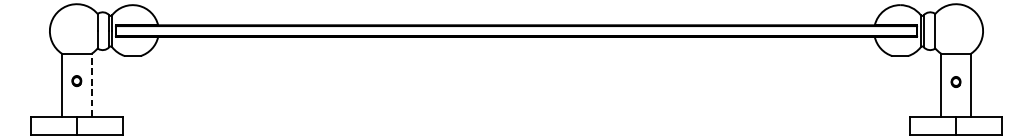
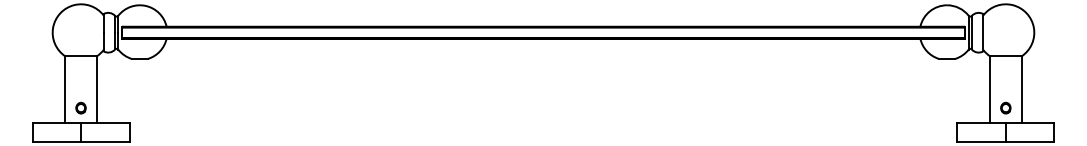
part: (76, 80) -> (80, 107), moved
part: (955, 81) -> (1005, 107), moved
line: (91, 85) -> (96, 89), dashed -> solid

